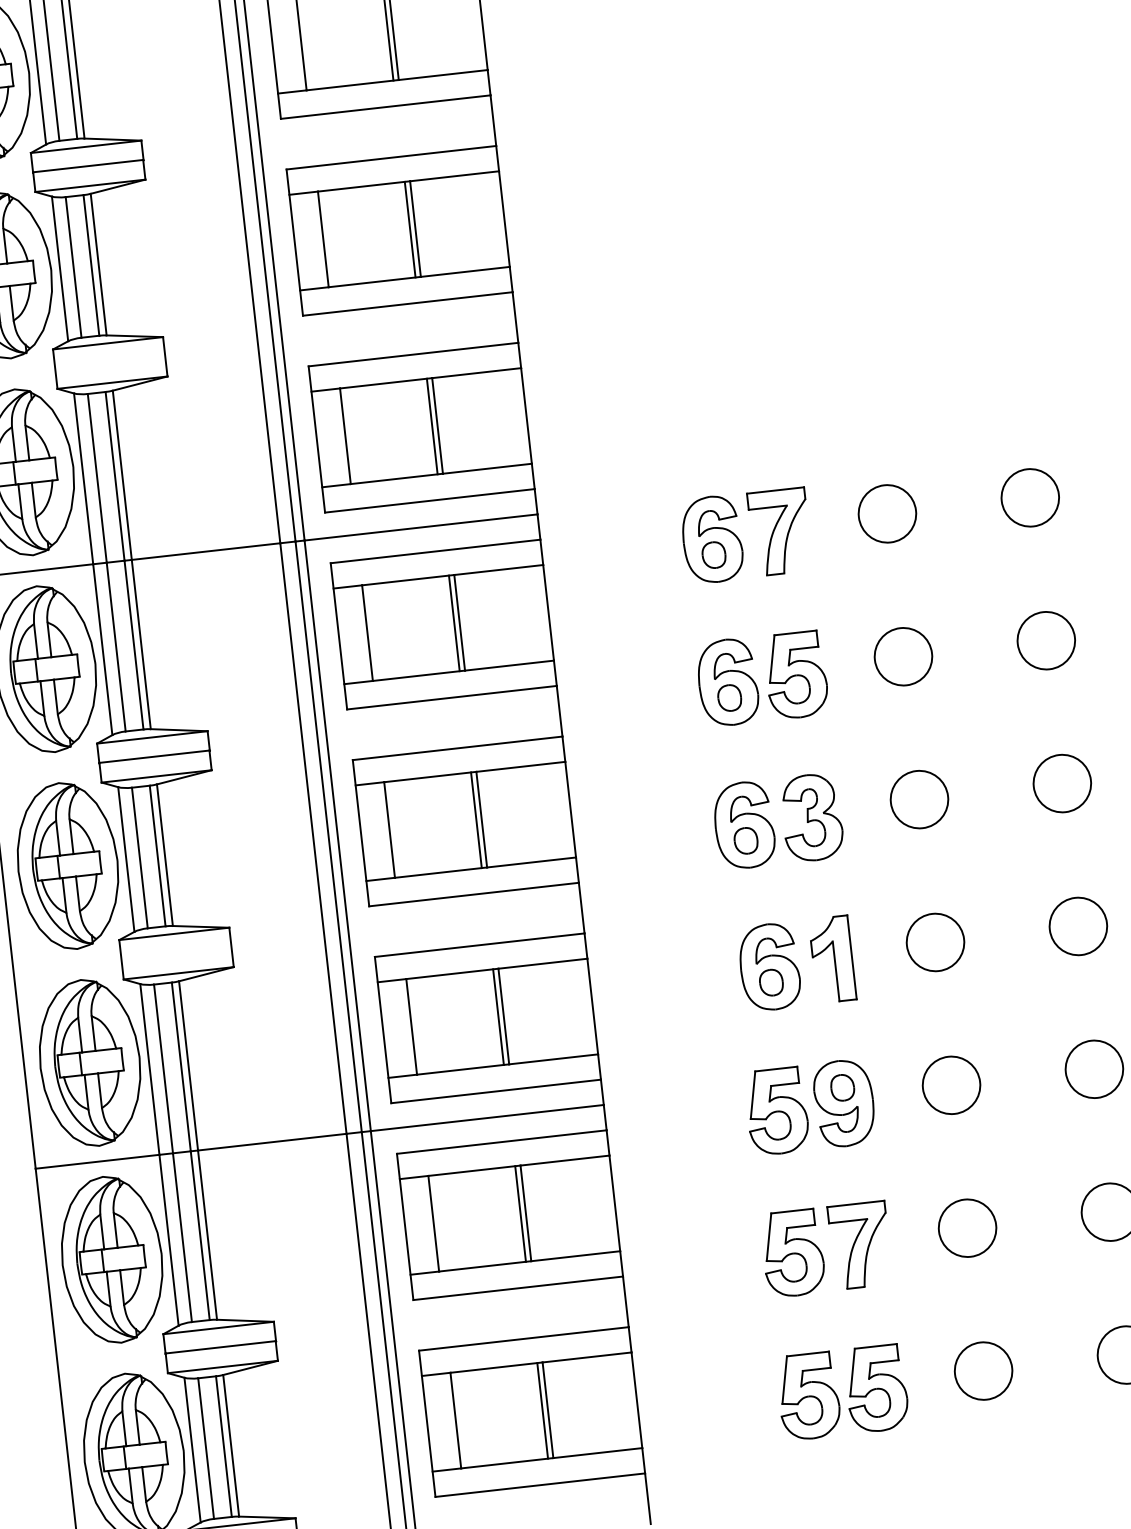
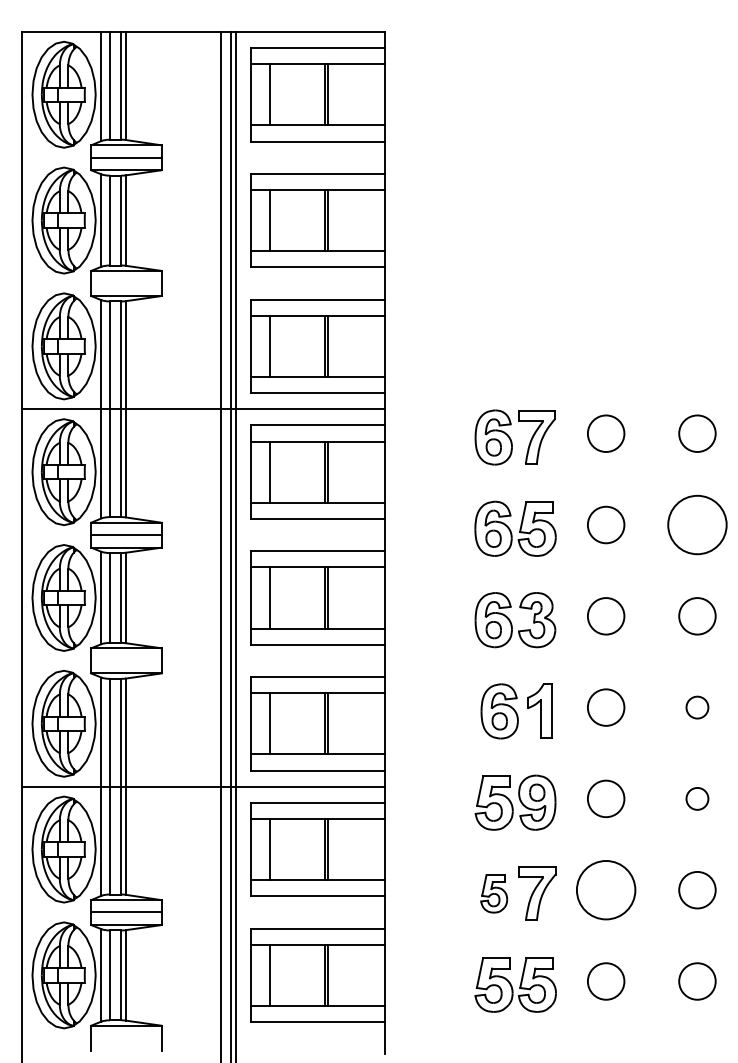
circle: (1046, 639) -> (697, 524), size x1.6
circle: (1078, 926) -> (697, 707), size x0.6
circle: (1094, 1068) -> (697, 798), size x0.6
circle: (966, 1227) -> (605, 889), size x1.6
part: (791, 1253) -> (493, 893), size x0.7

